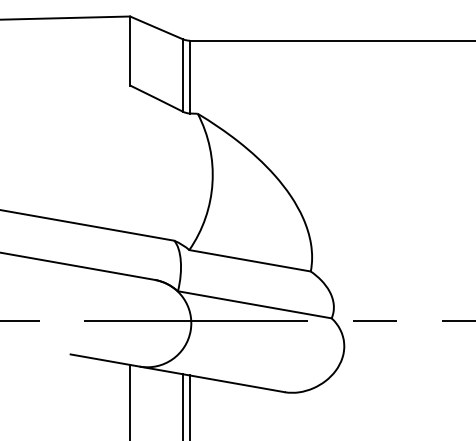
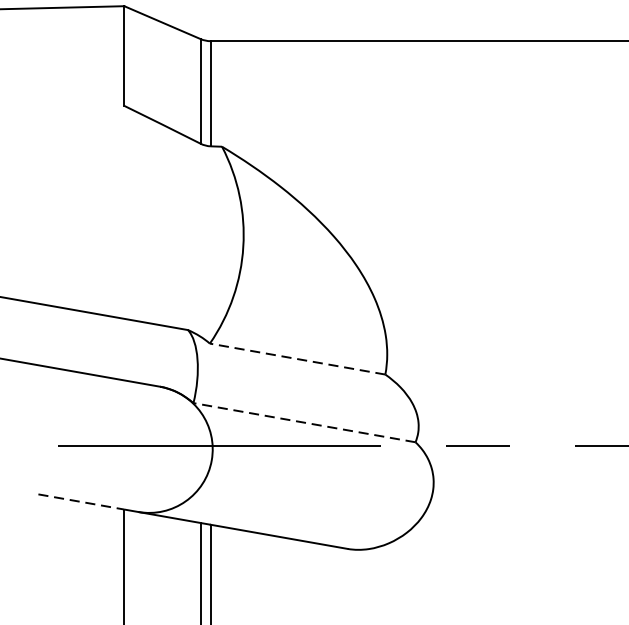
line: (250, 260) -> (298, 358), solid -> dashed
line: (254, 304) -> (303, 422), solid -> dashed
line: (100, 359) -> (81, 501), solid -> dashed

